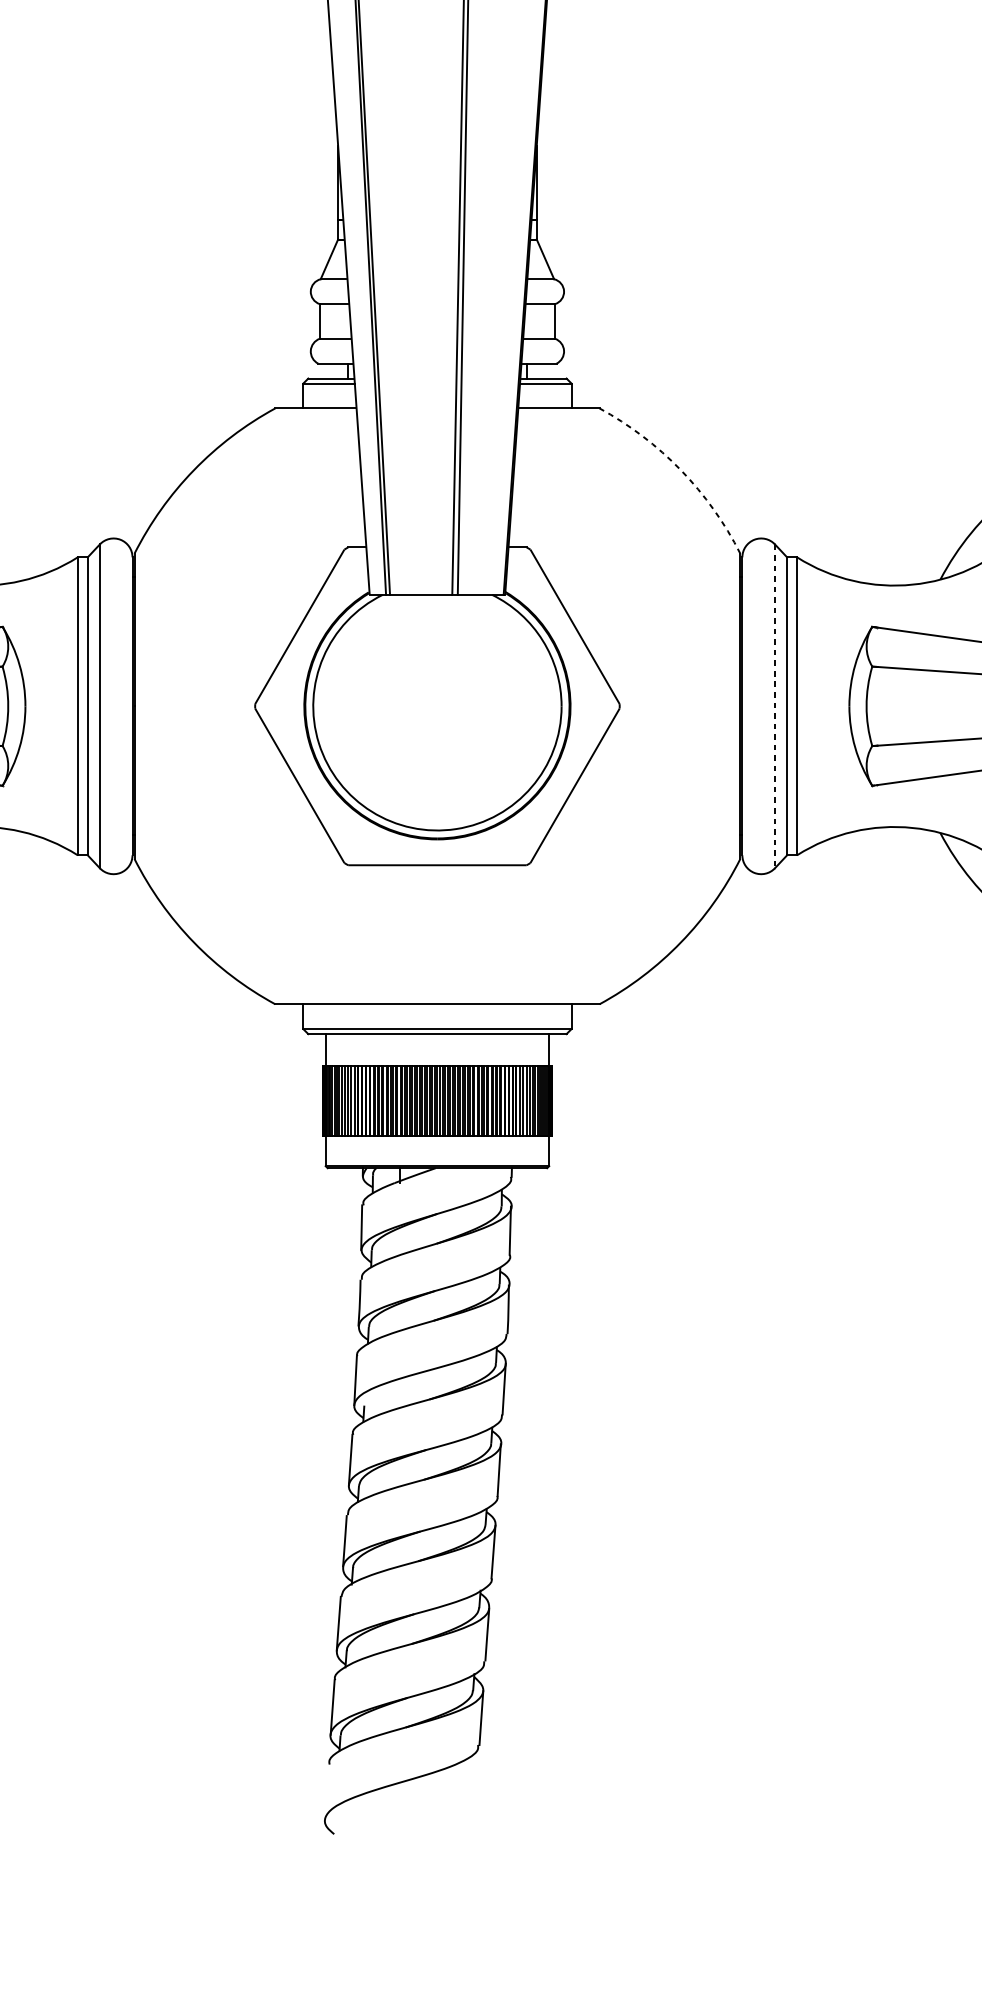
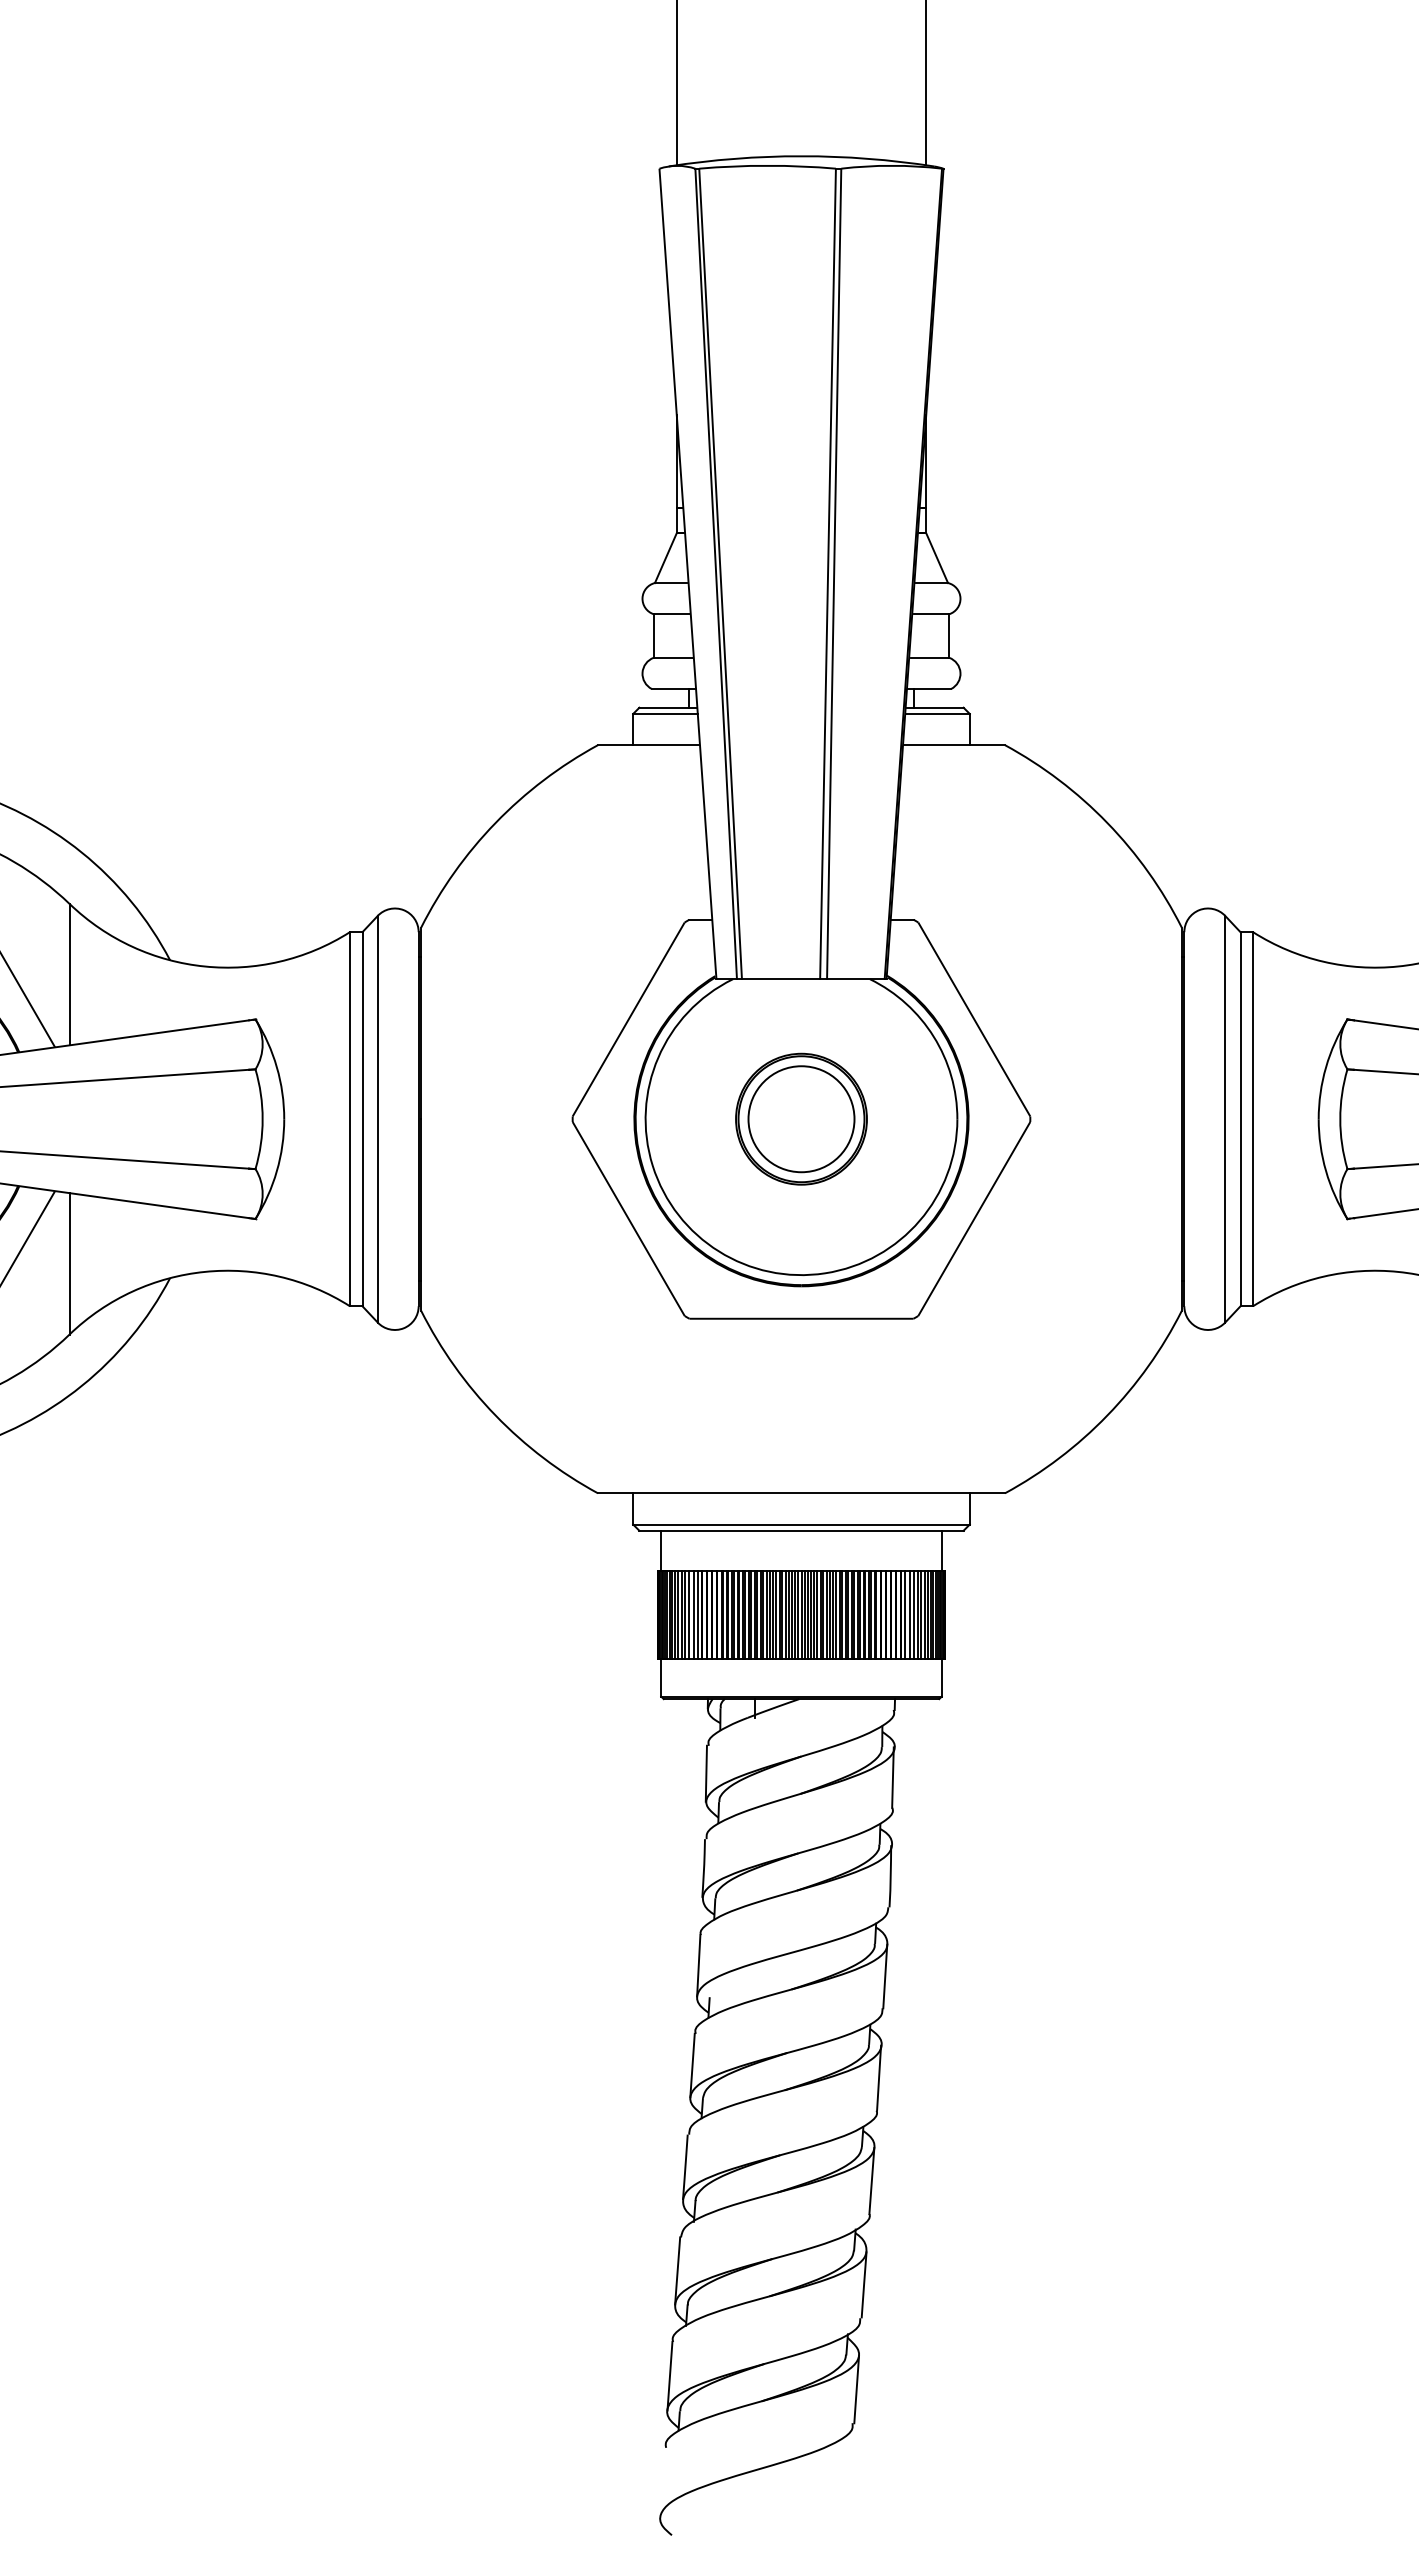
arc: (681, 469) -> (1107, 822), dashed -> solid
part: (437, 705) -> (801, 1118), added
line: (775, 706) -> (1225, 1119), dashed -> solid

